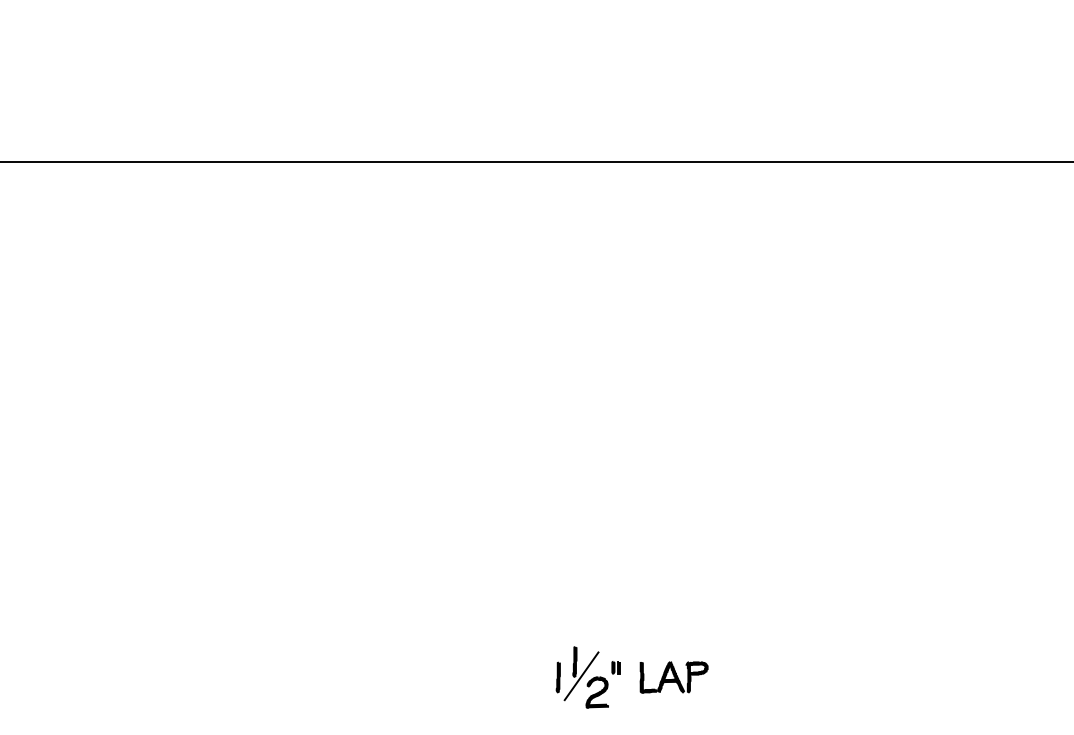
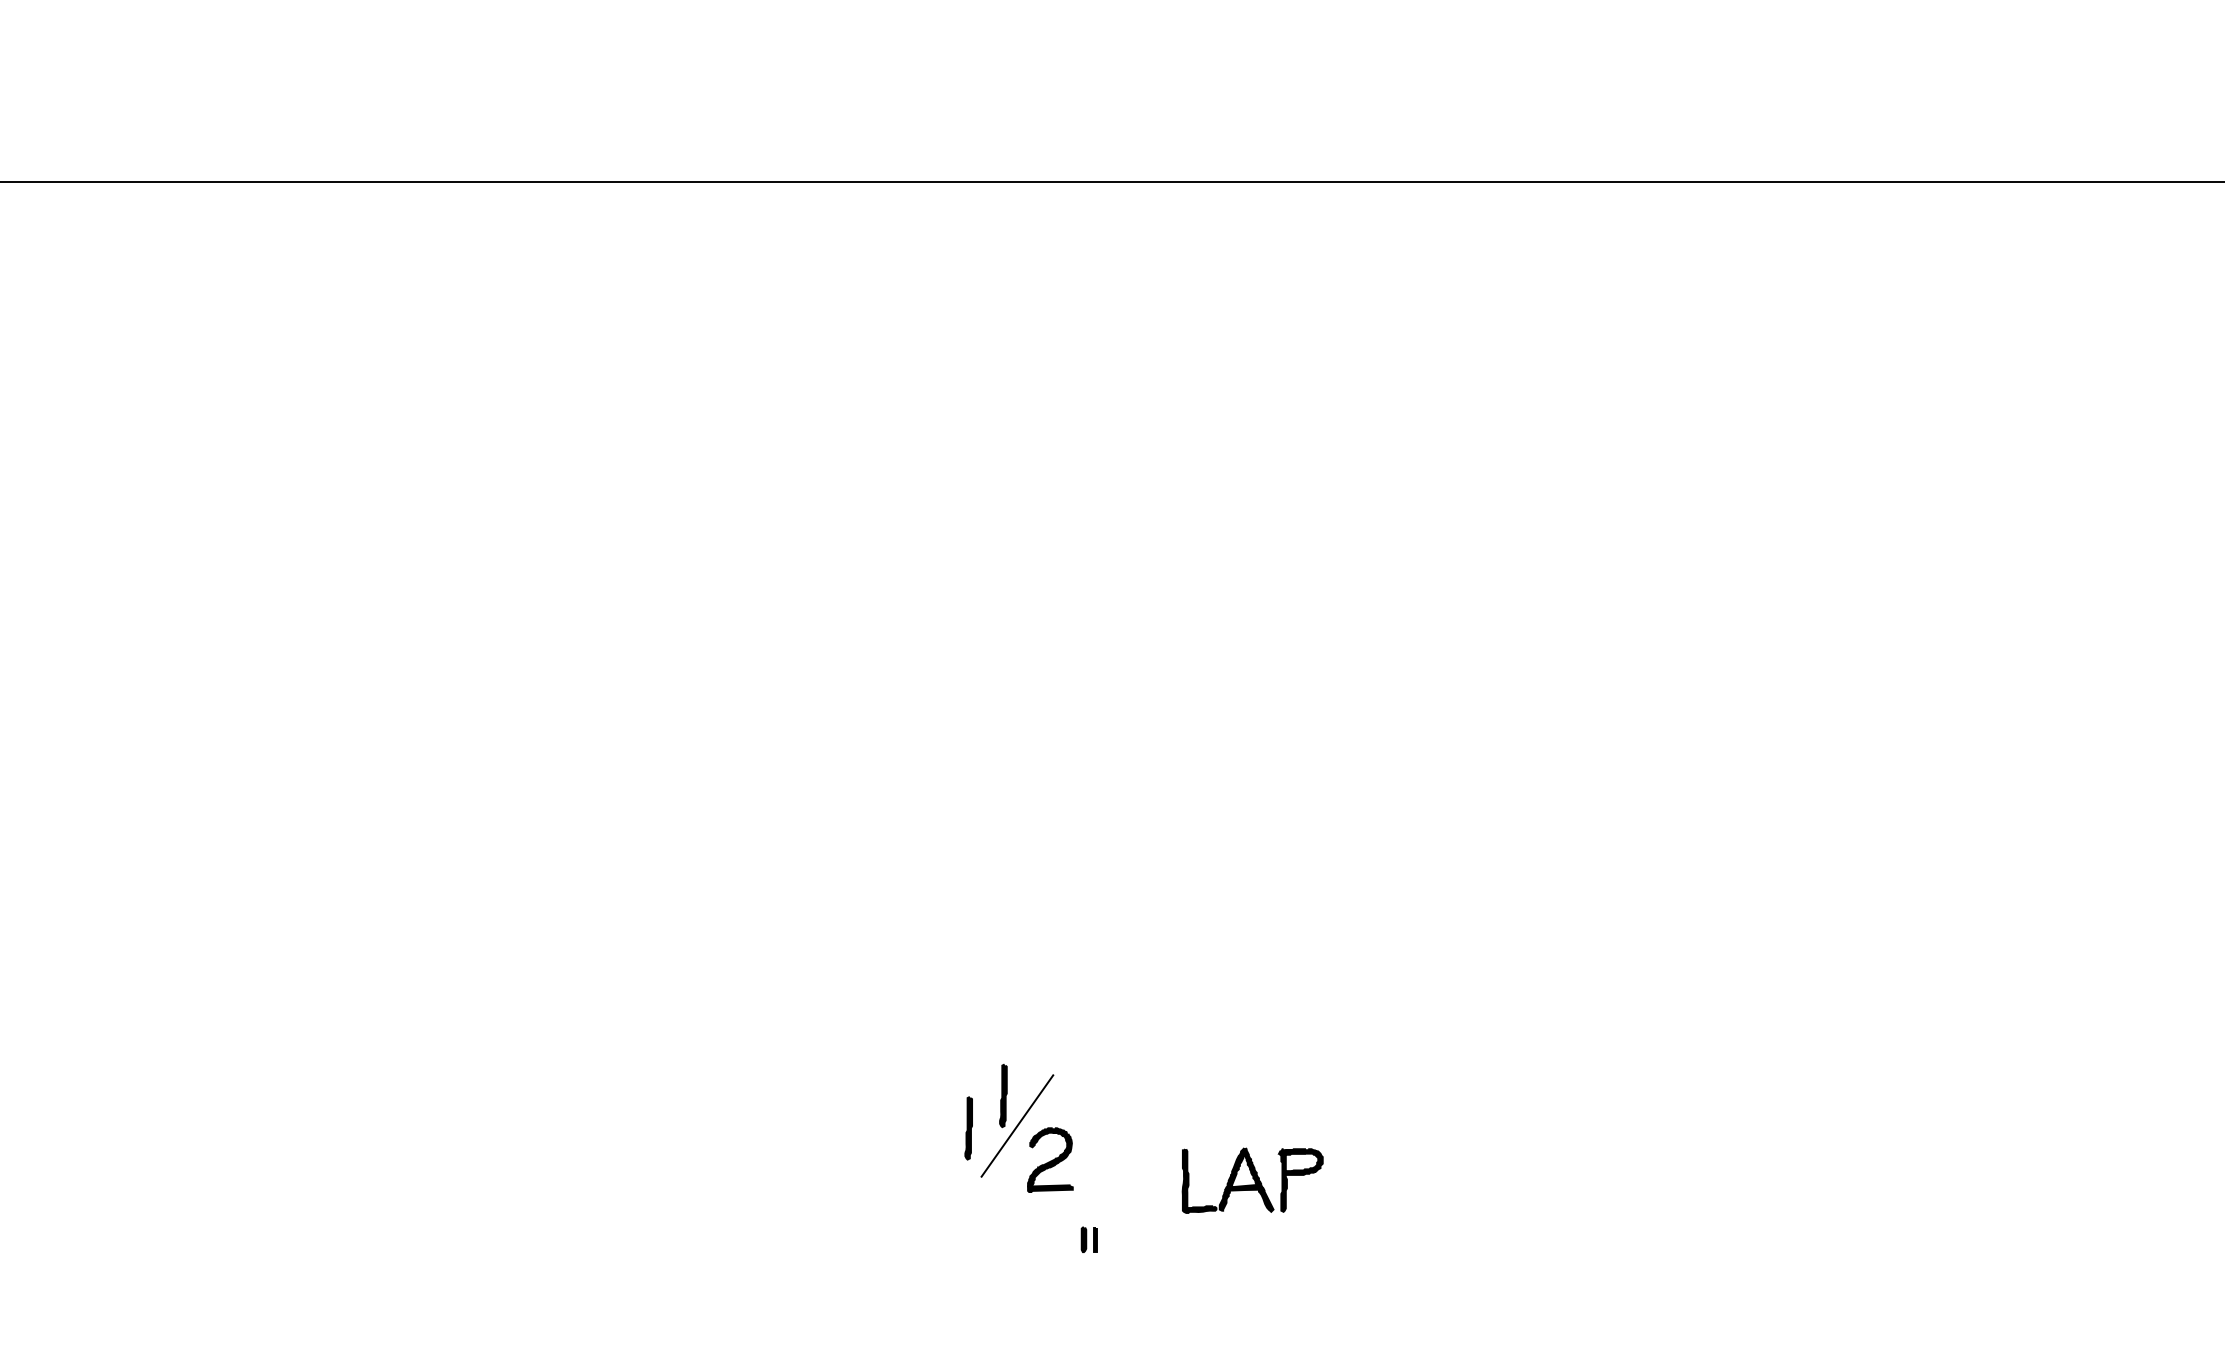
part: (581, 677) -> (1017, 1128), moved
part: (673, 677) -> (1251, 1180), moved

